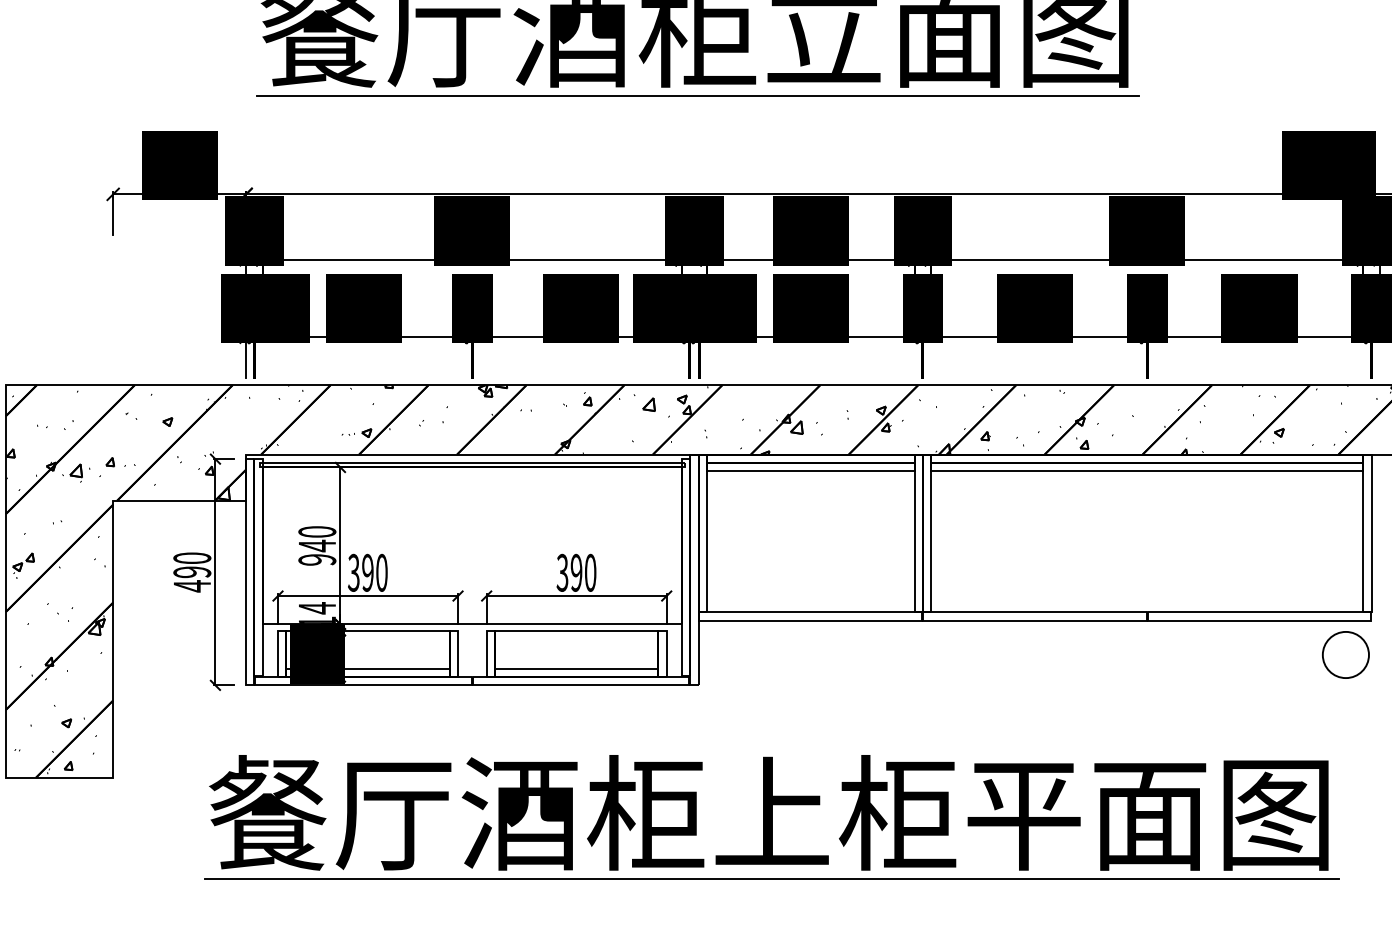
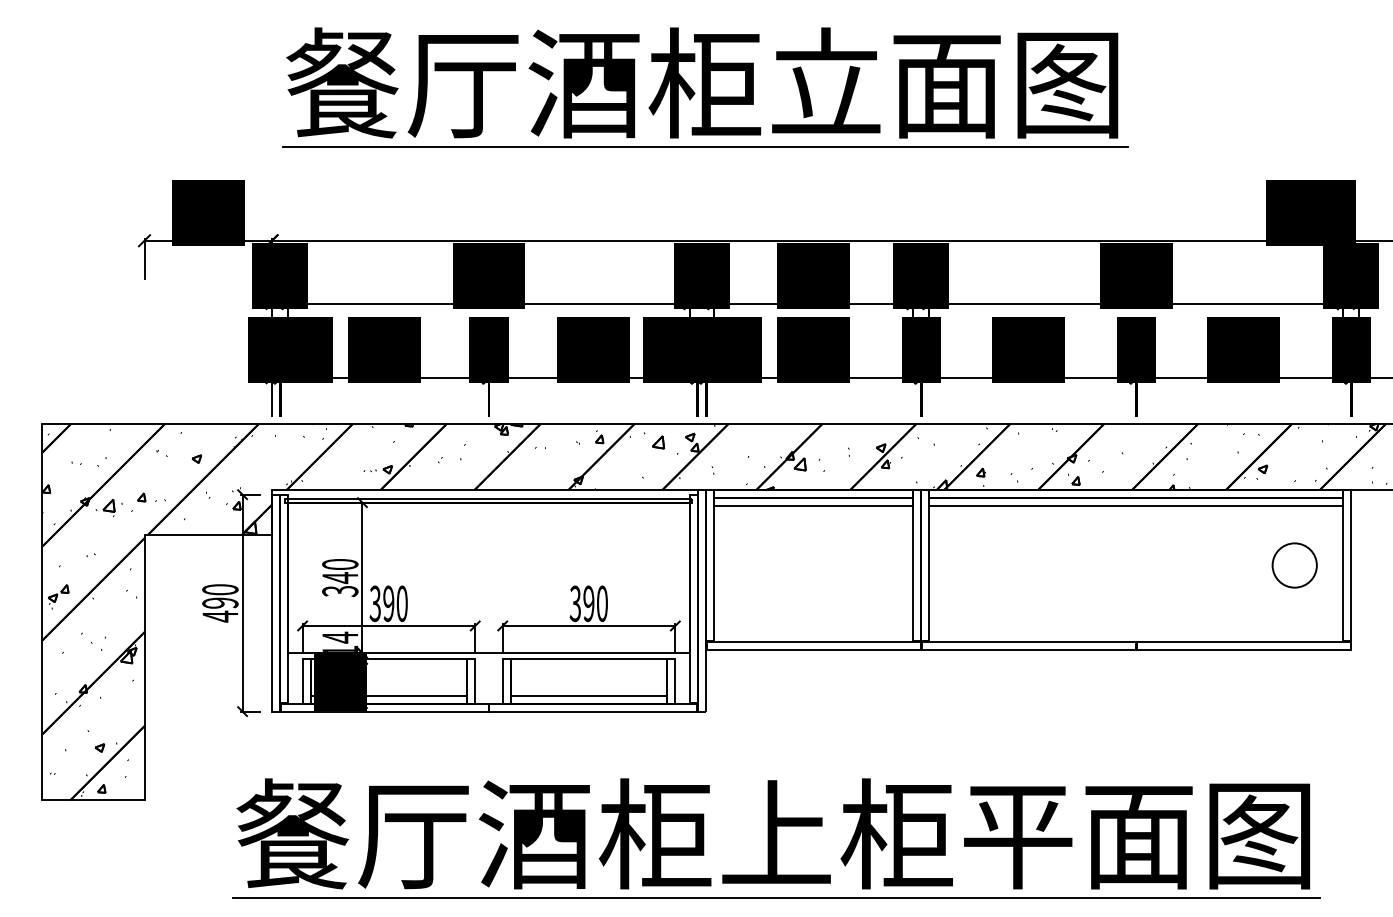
text: (317, 560) -> (340, 591), 940 -> 340
circle: (1345, 654) -> (1294, 565), moved

